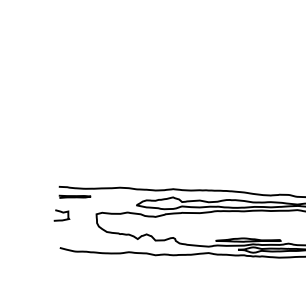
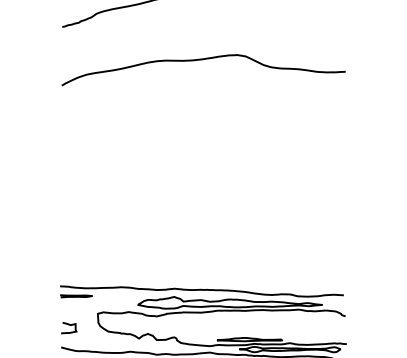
curve: (62, 212) -> (69, 325), moved

